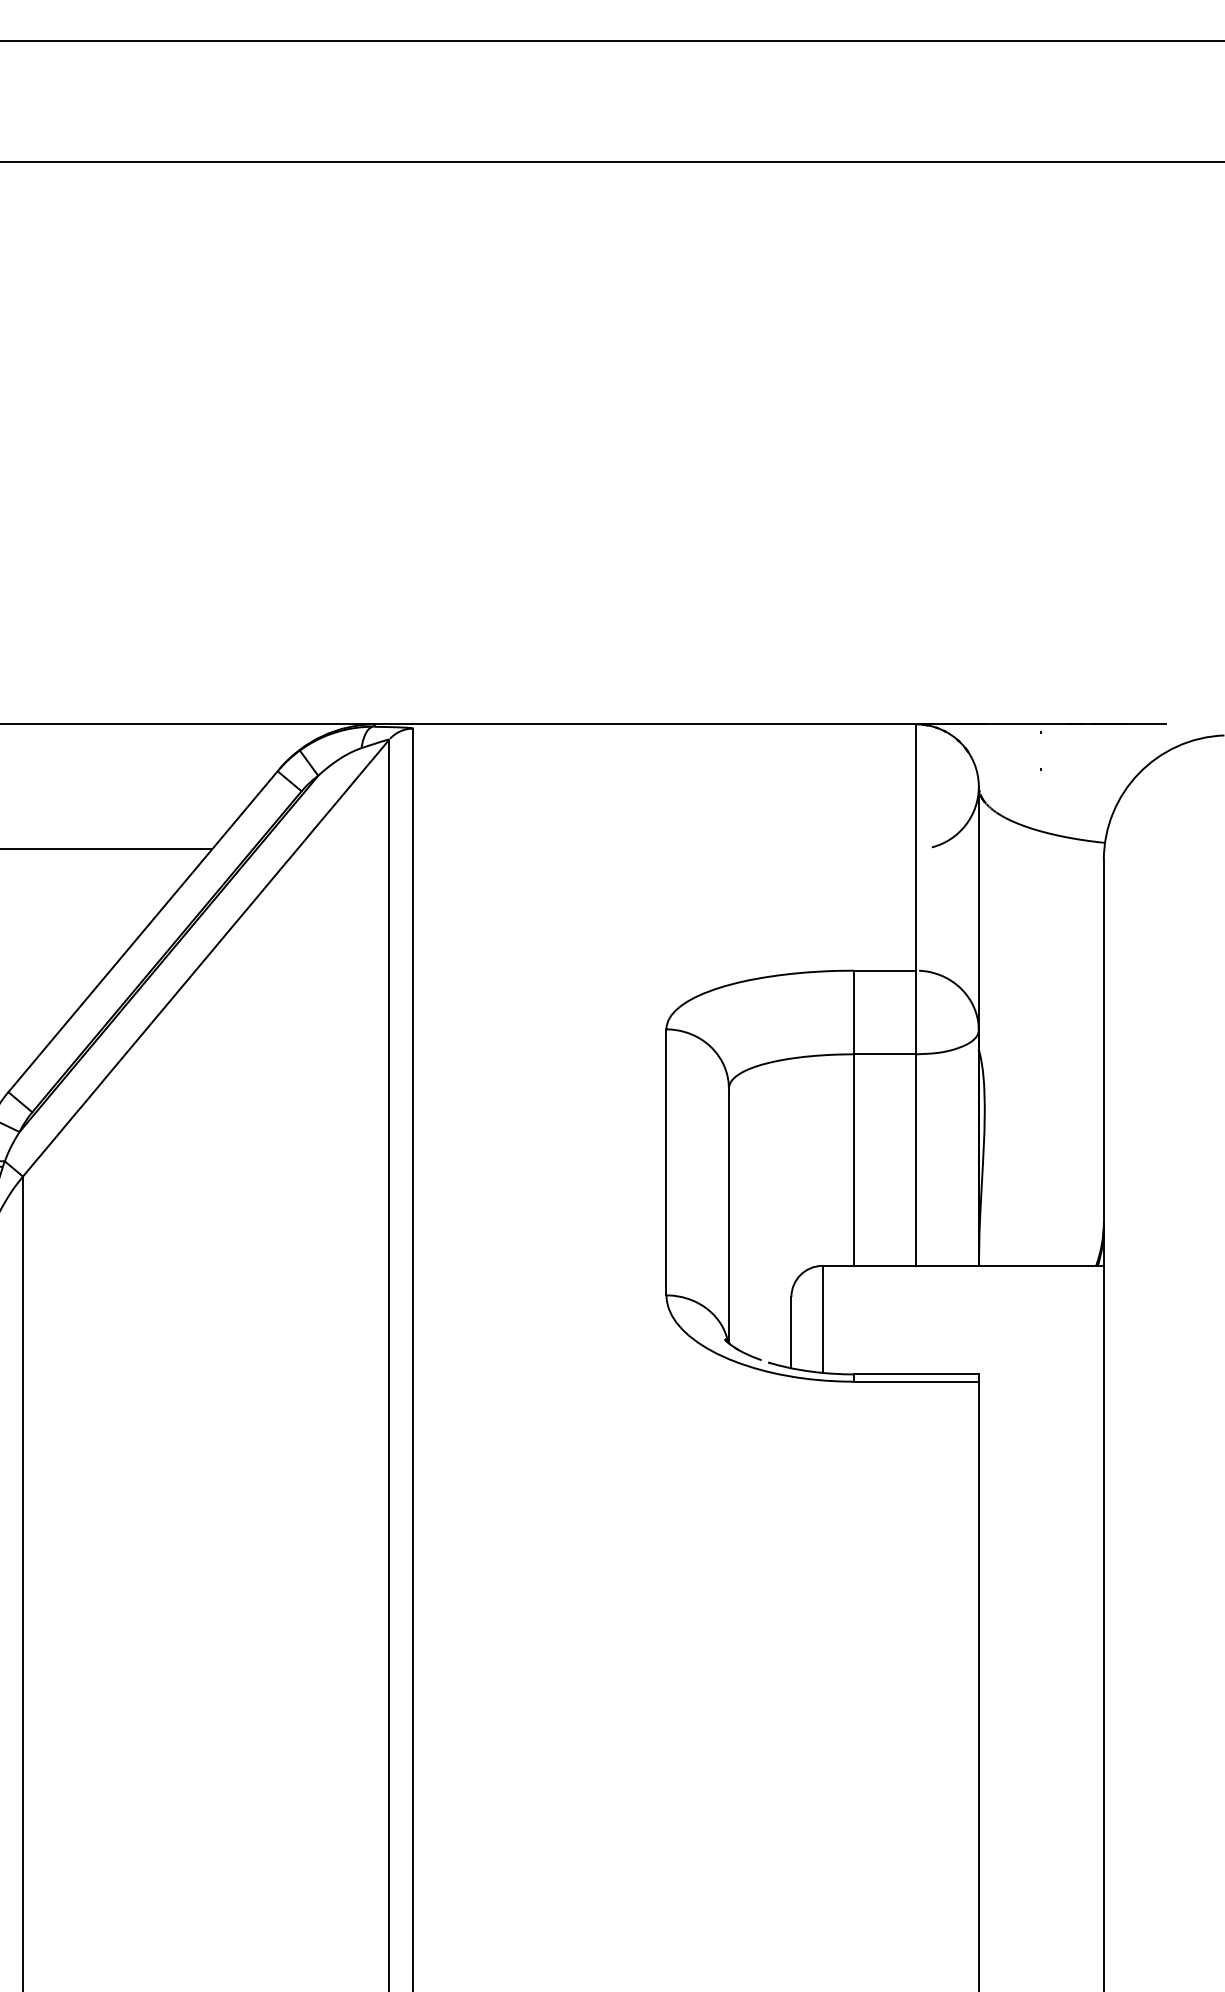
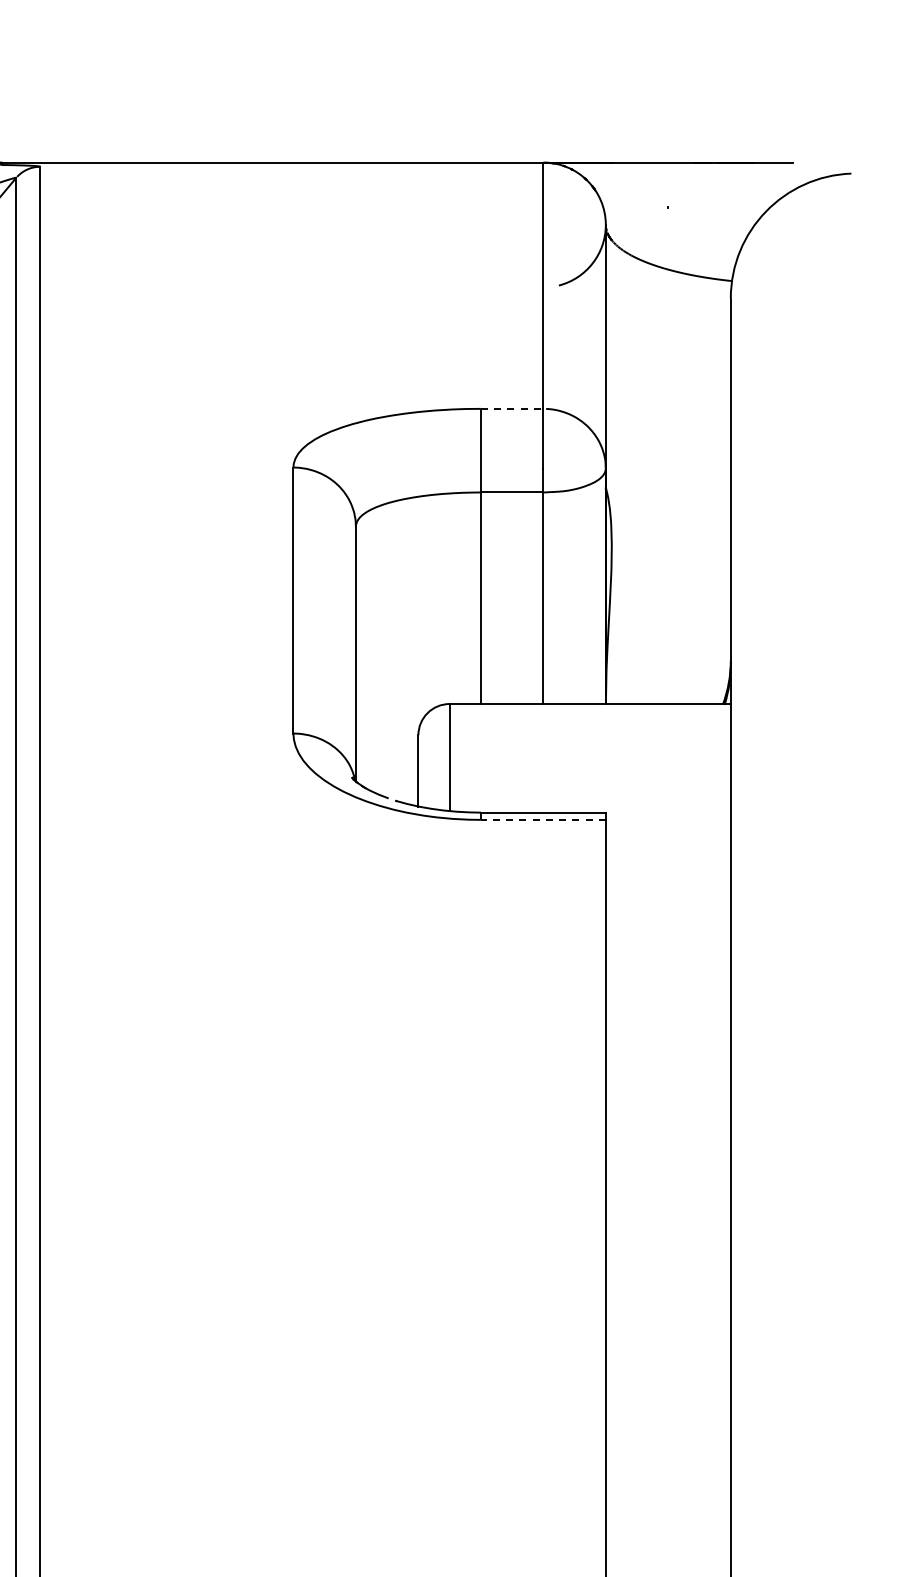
line: (885, 970) -> (512, 408), solid -> dashed
line: (915, 1381) -> (542, 819), solid -> dashed

